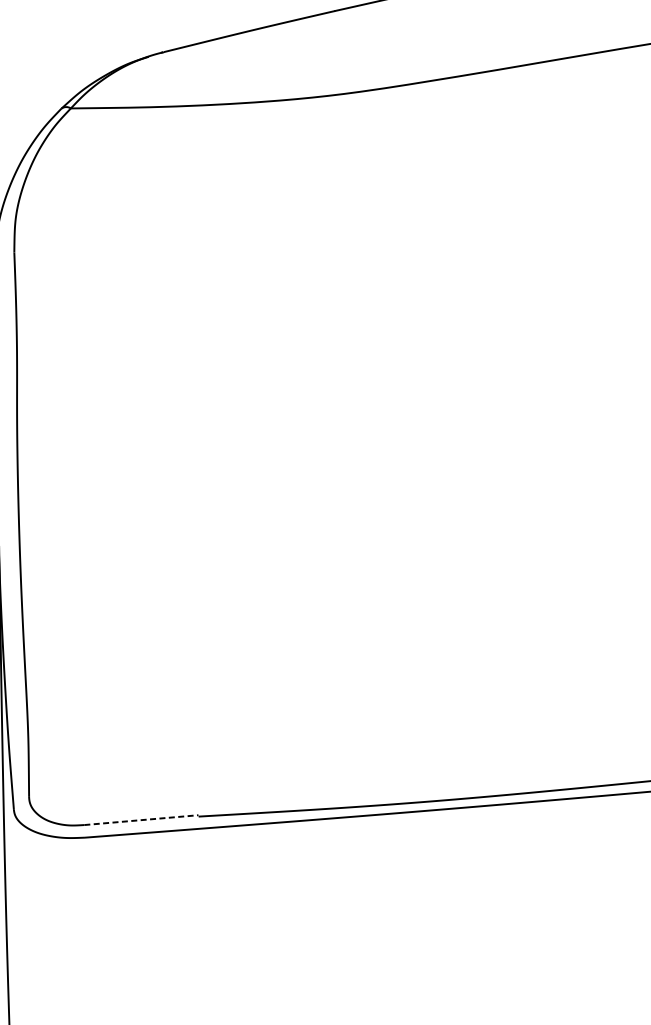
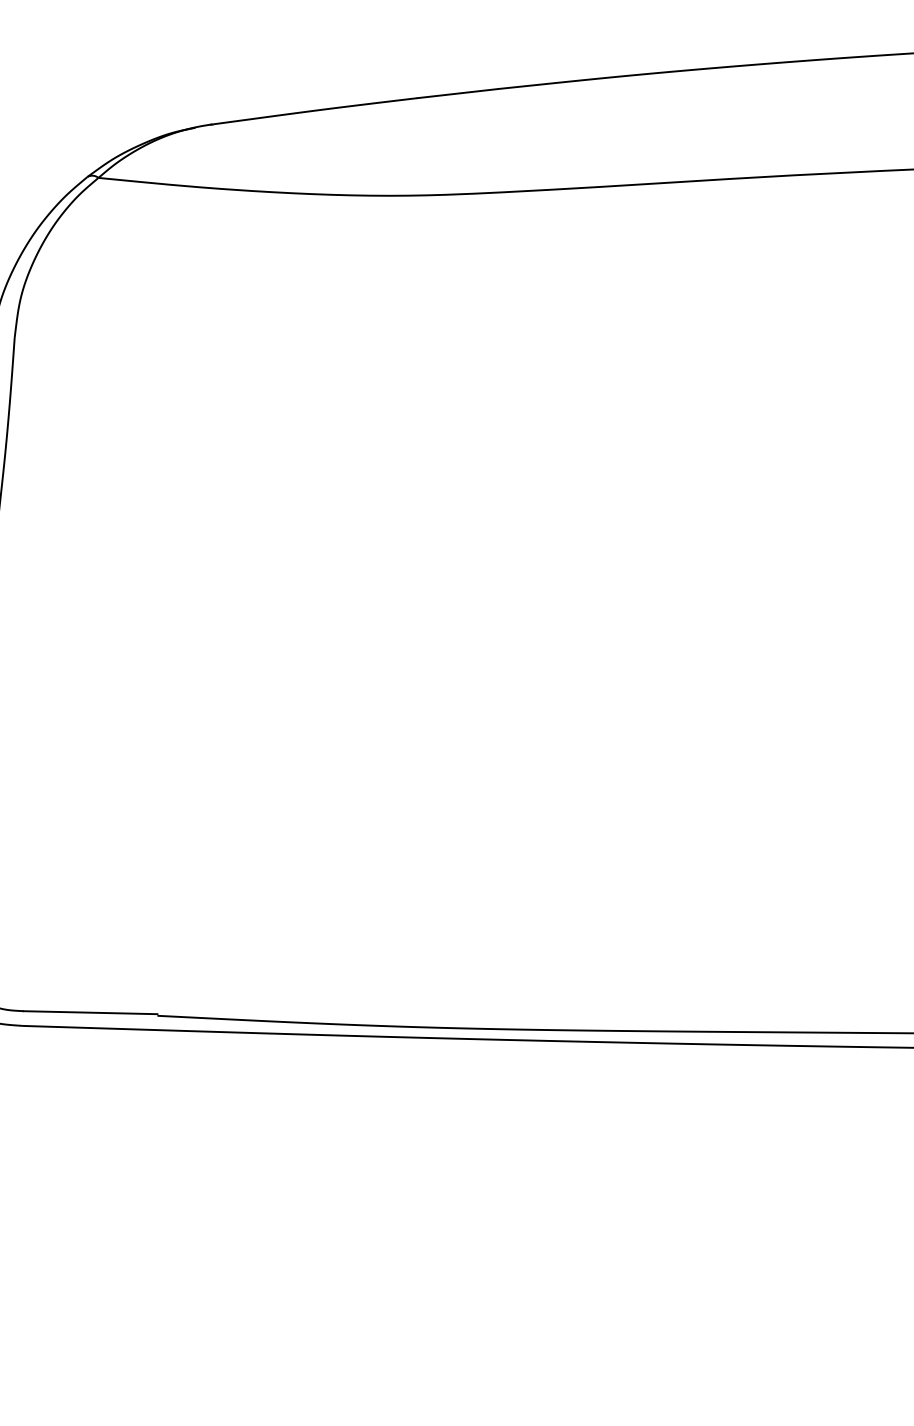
line: (141, 819) -> (90, 1012), dashed -> solid

